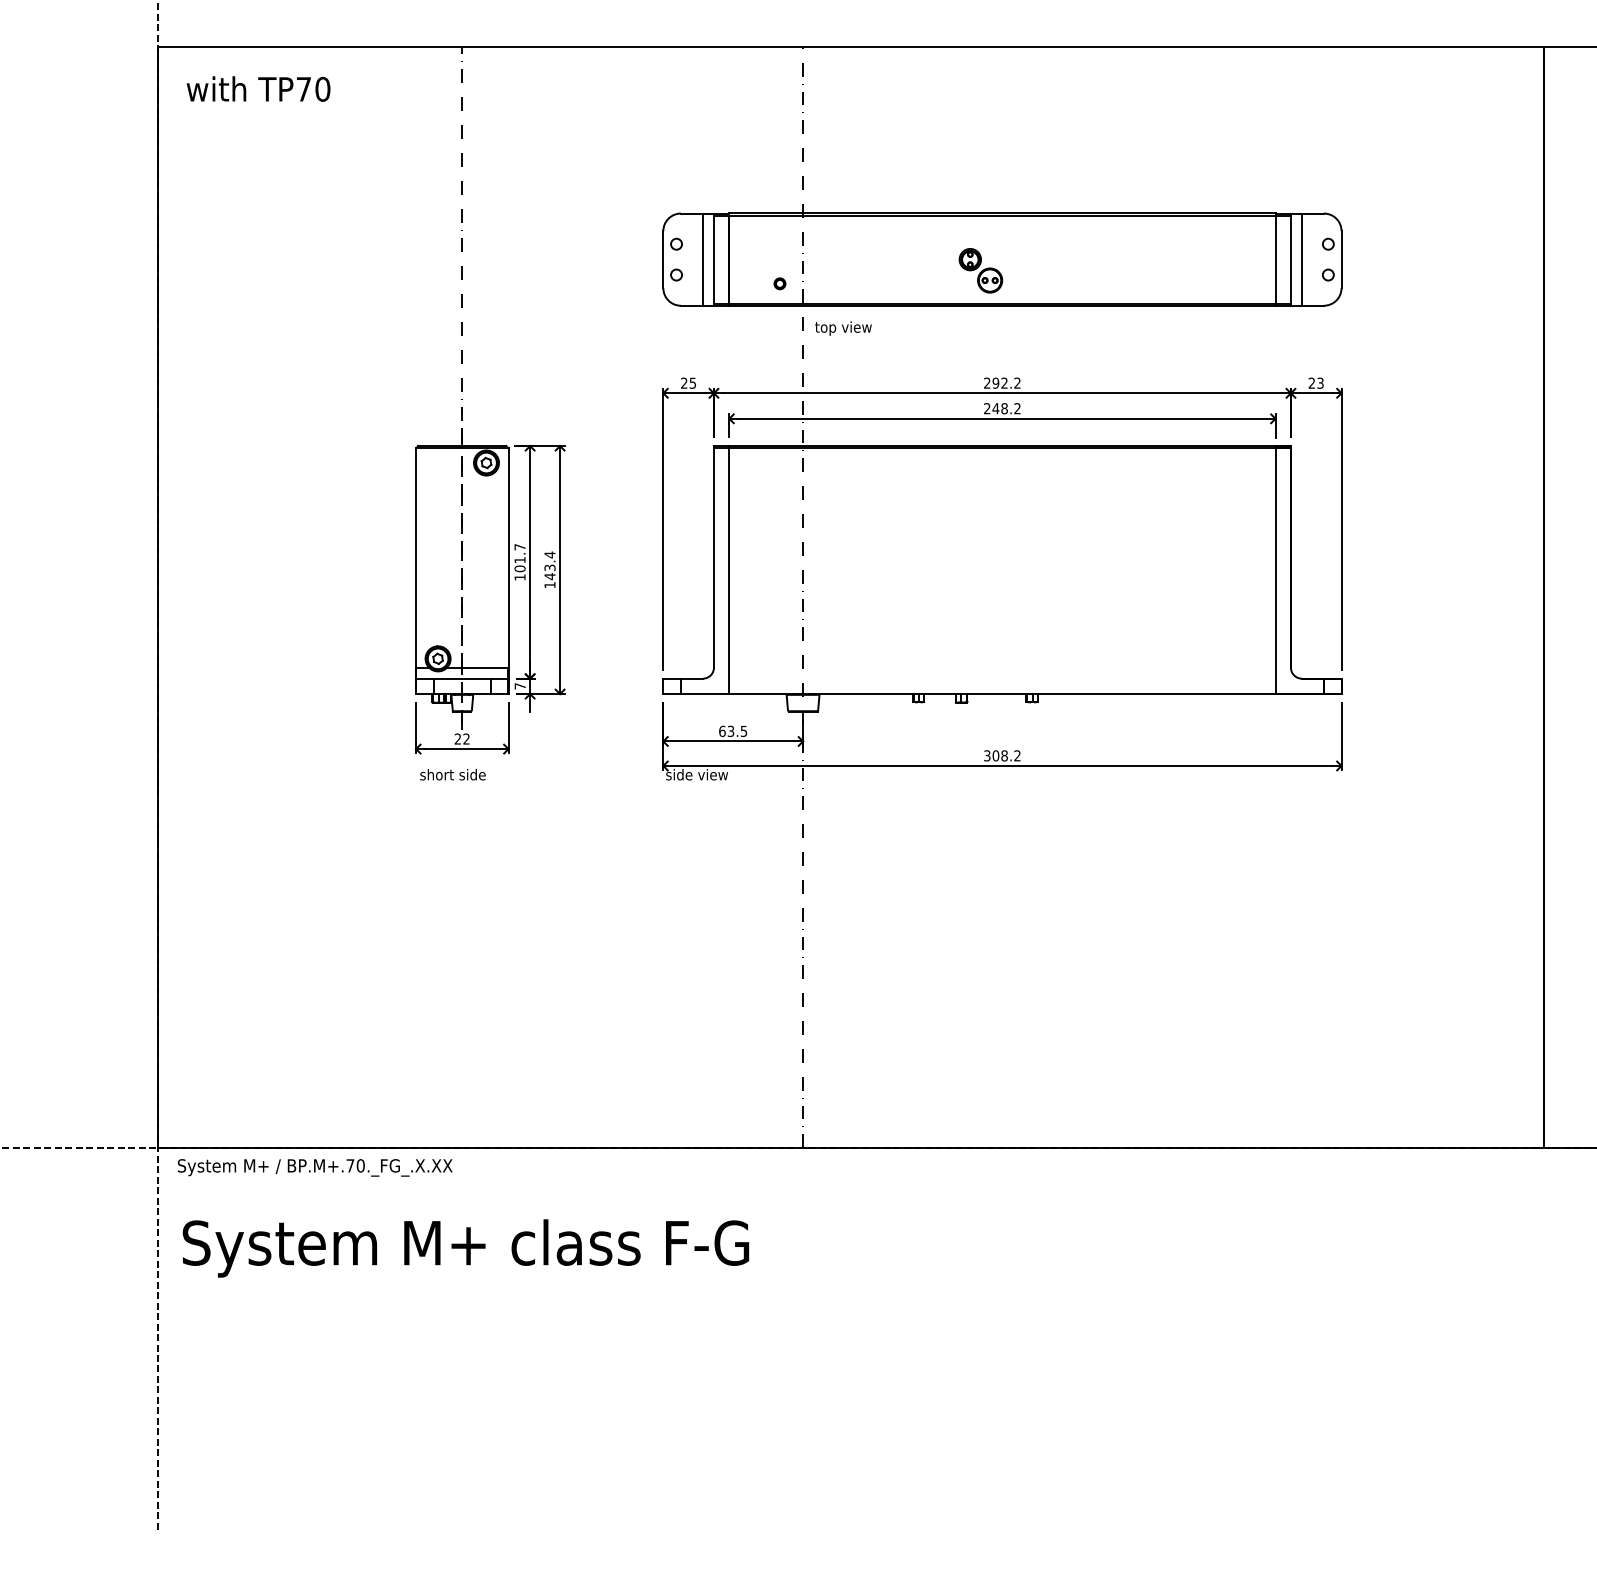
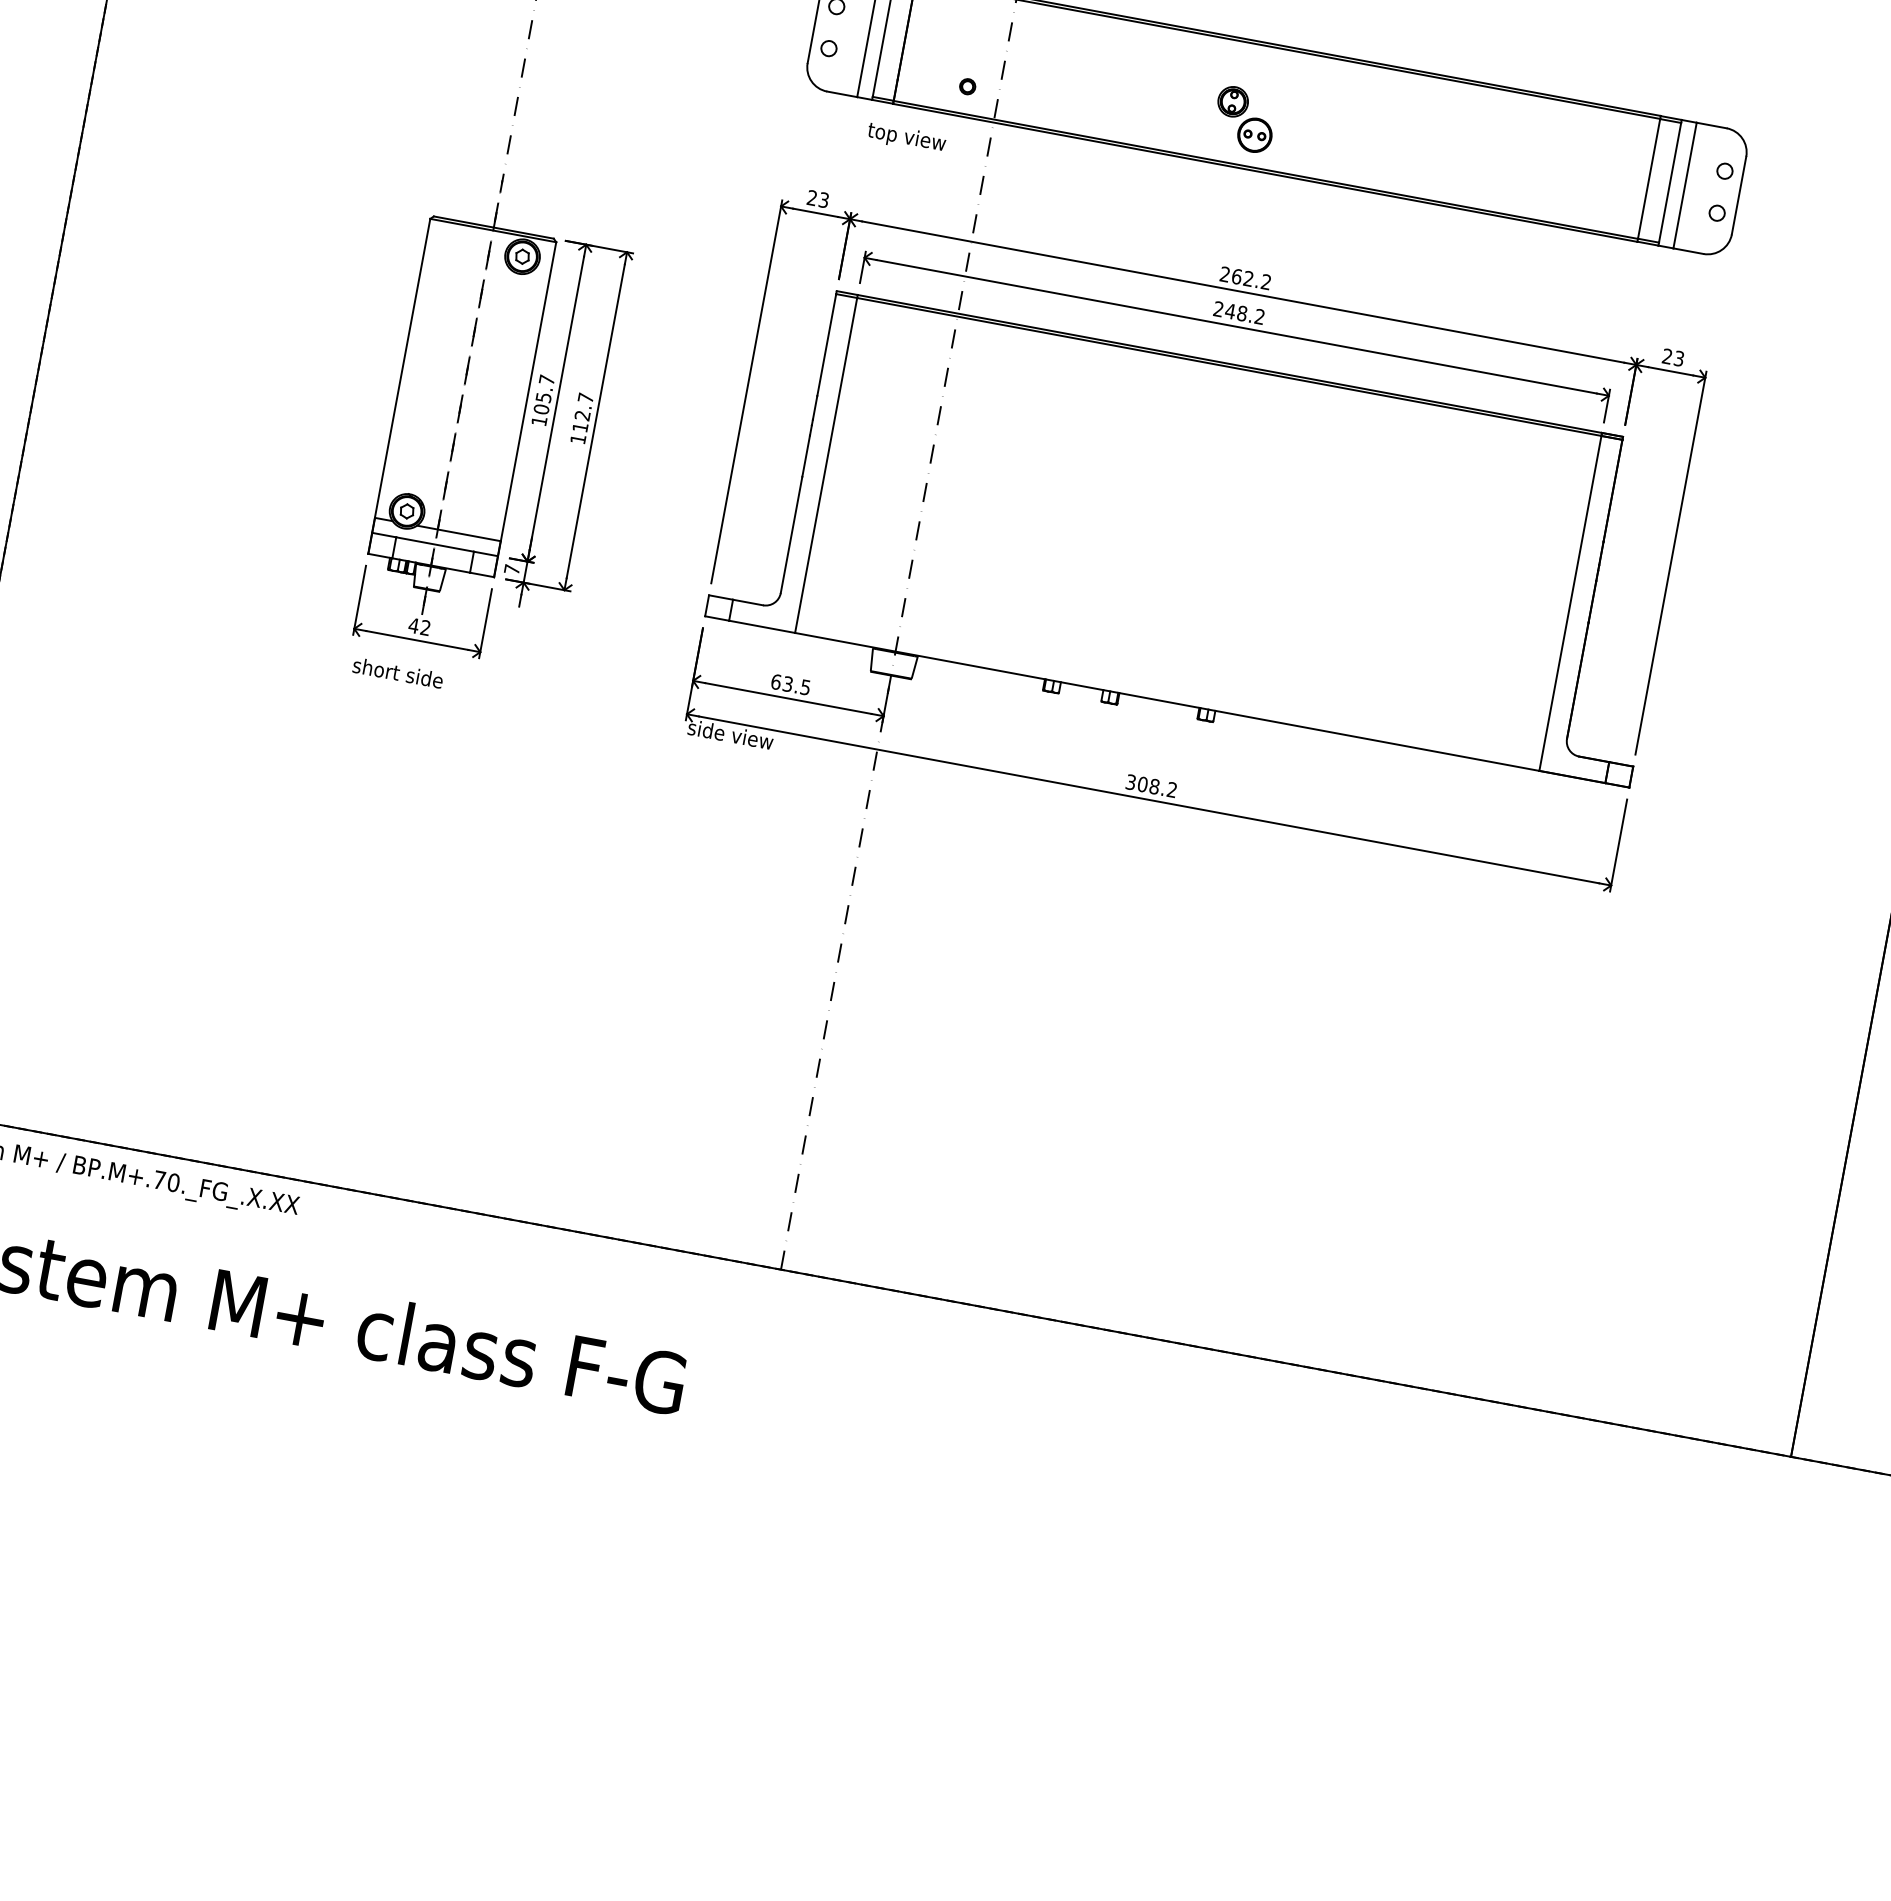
text: (843, 328) -> (906, 138), moved
text: (692, 382) -> (823, 199), 25 -> 23
text: (995, 382) -> (1236, 275), 292.2 -> 262.2
text: (519, 560) -> (542, 397), 101.7 -> 105.7
text: (549, 565) -> (582, 412), 143.4 -> 112.7
text: (457, 738) -> (413, 624), 22 -> 42

